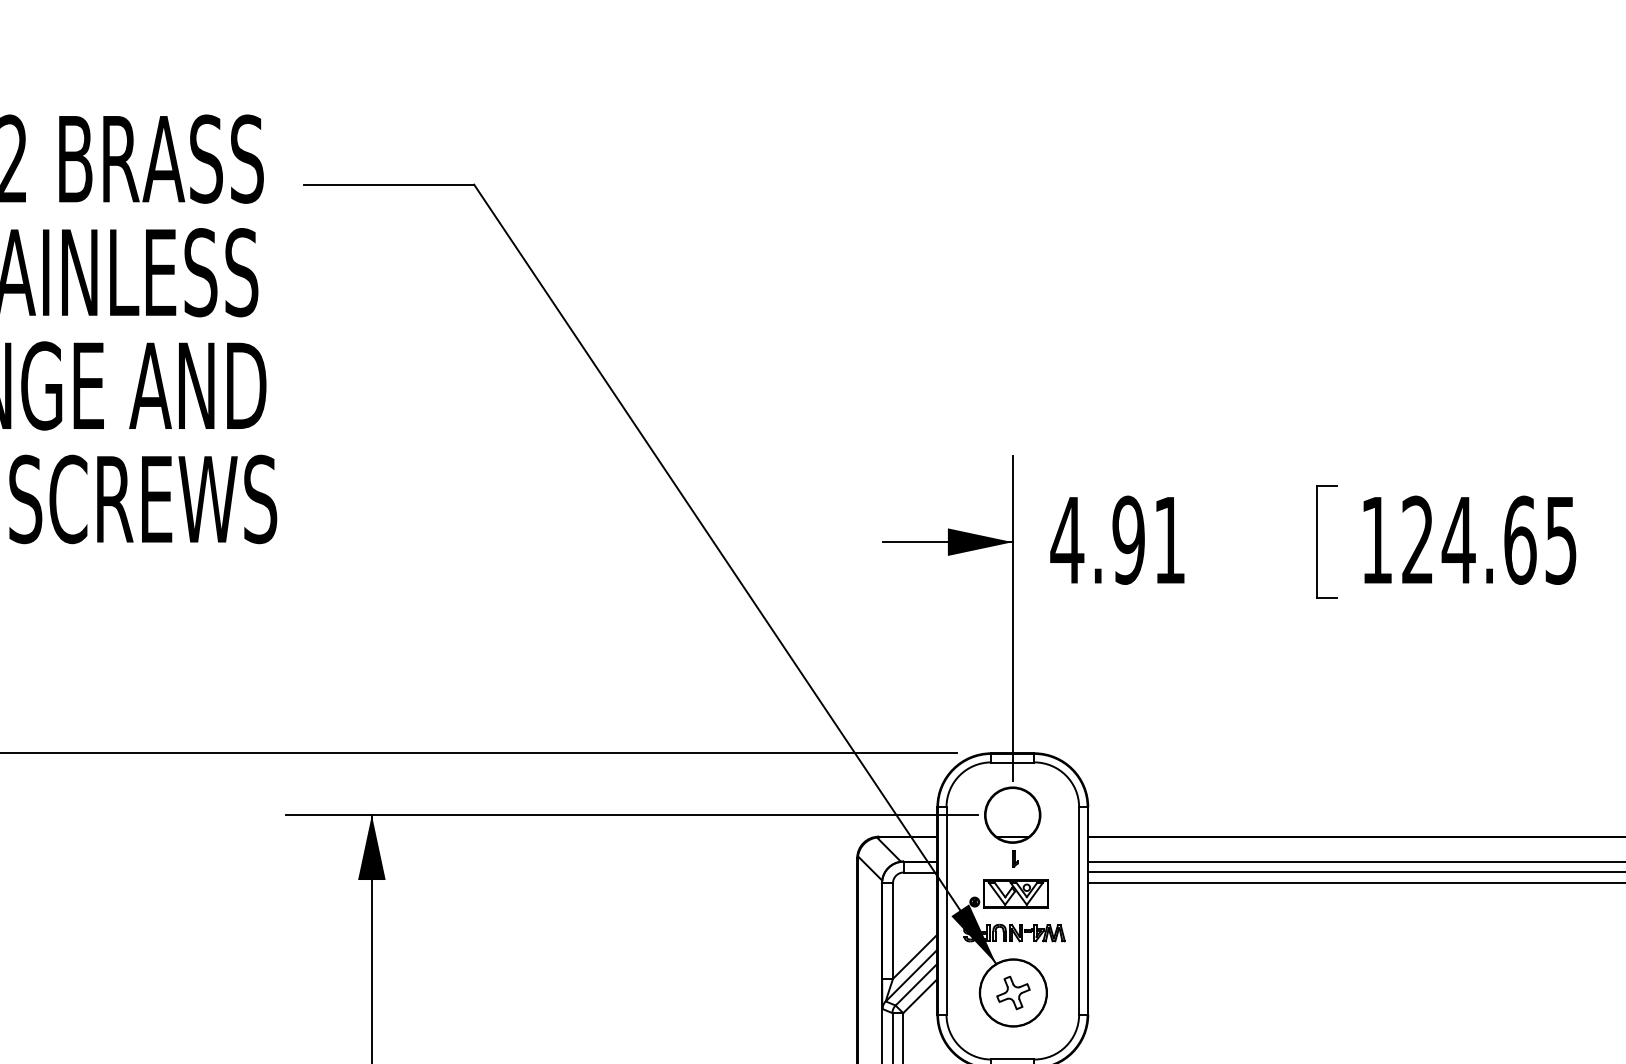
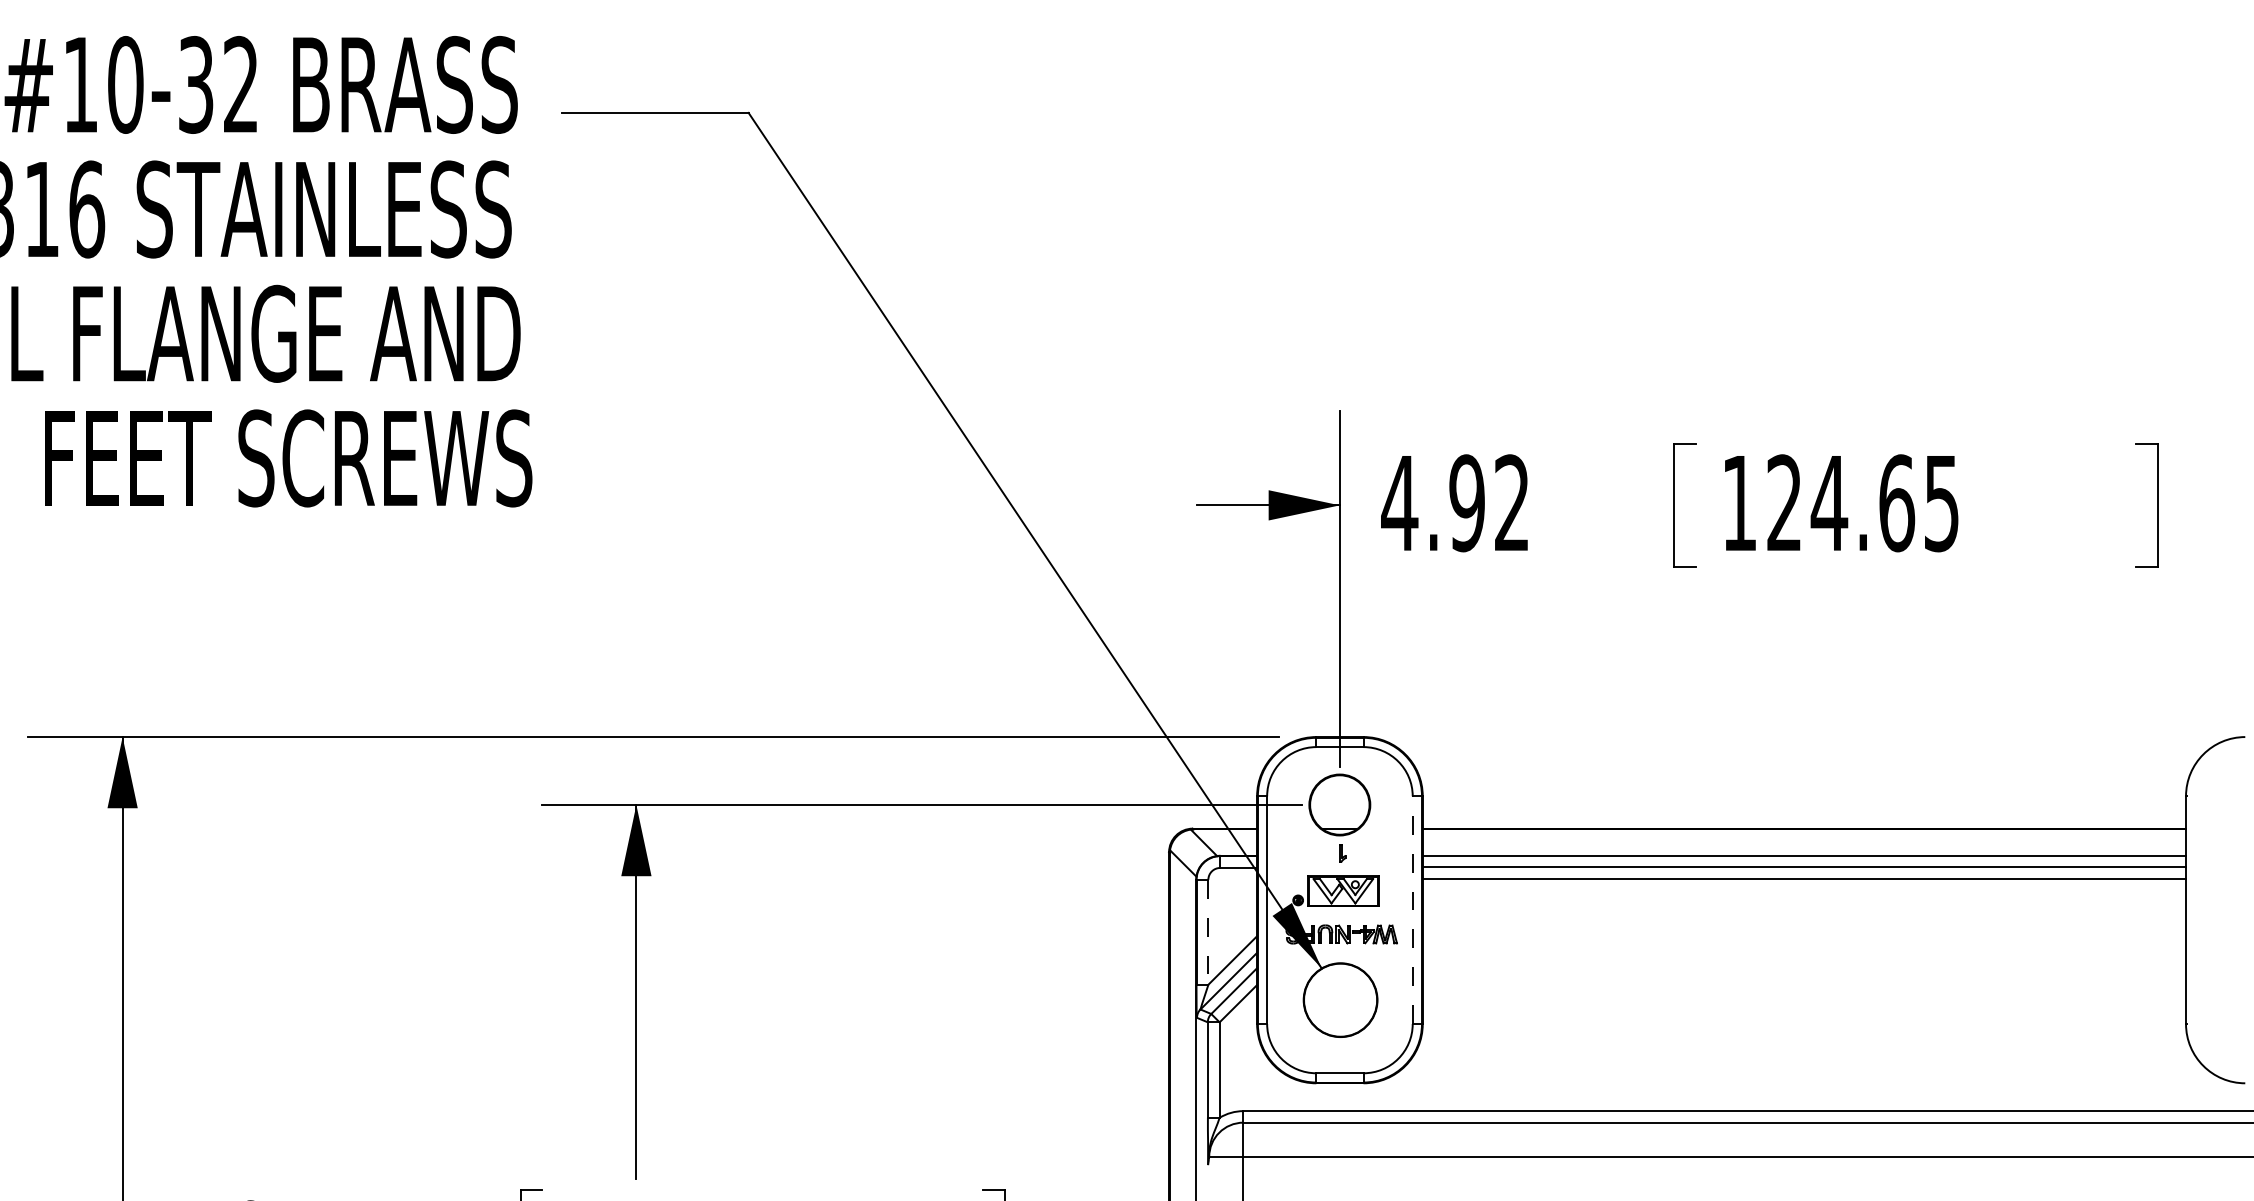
text: (1169, 539) -> (1511, 502), 4.91 -> 4.92
line: (1078, 911) -> (1412, 910), solid -> dashed
line: (893, 931) -> (1208, 932), solid -> dashed
part: (1013, 992) -> (1340, 999), removed

